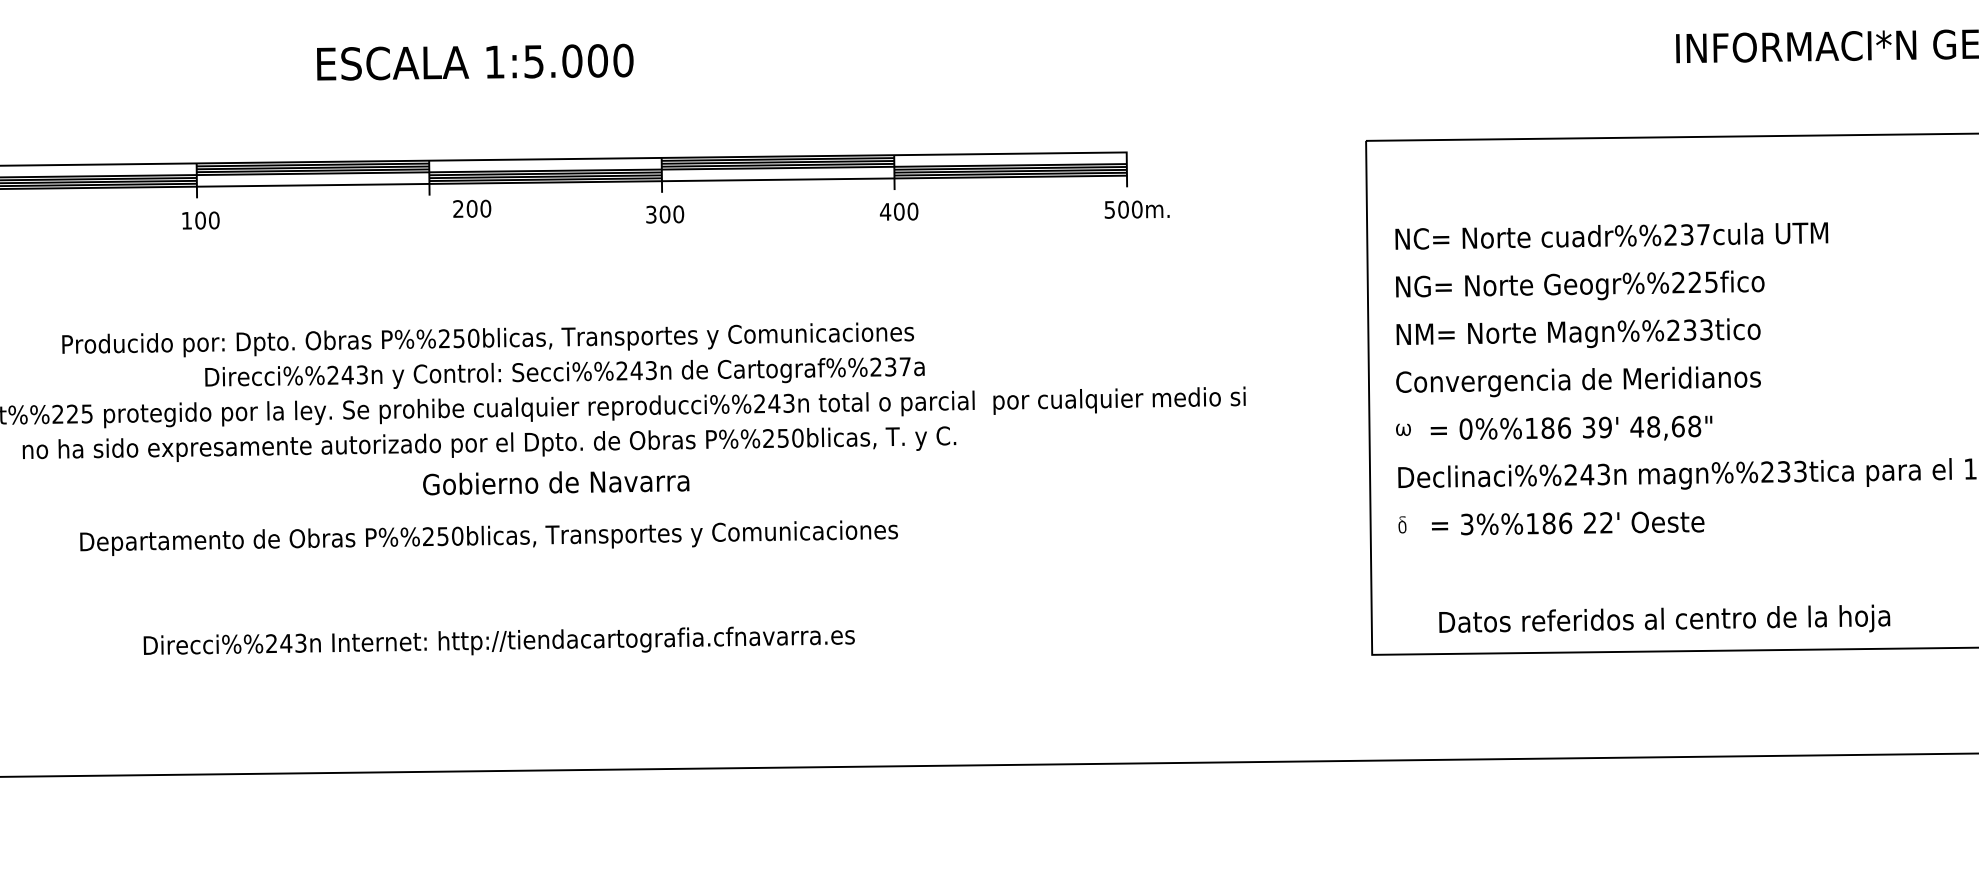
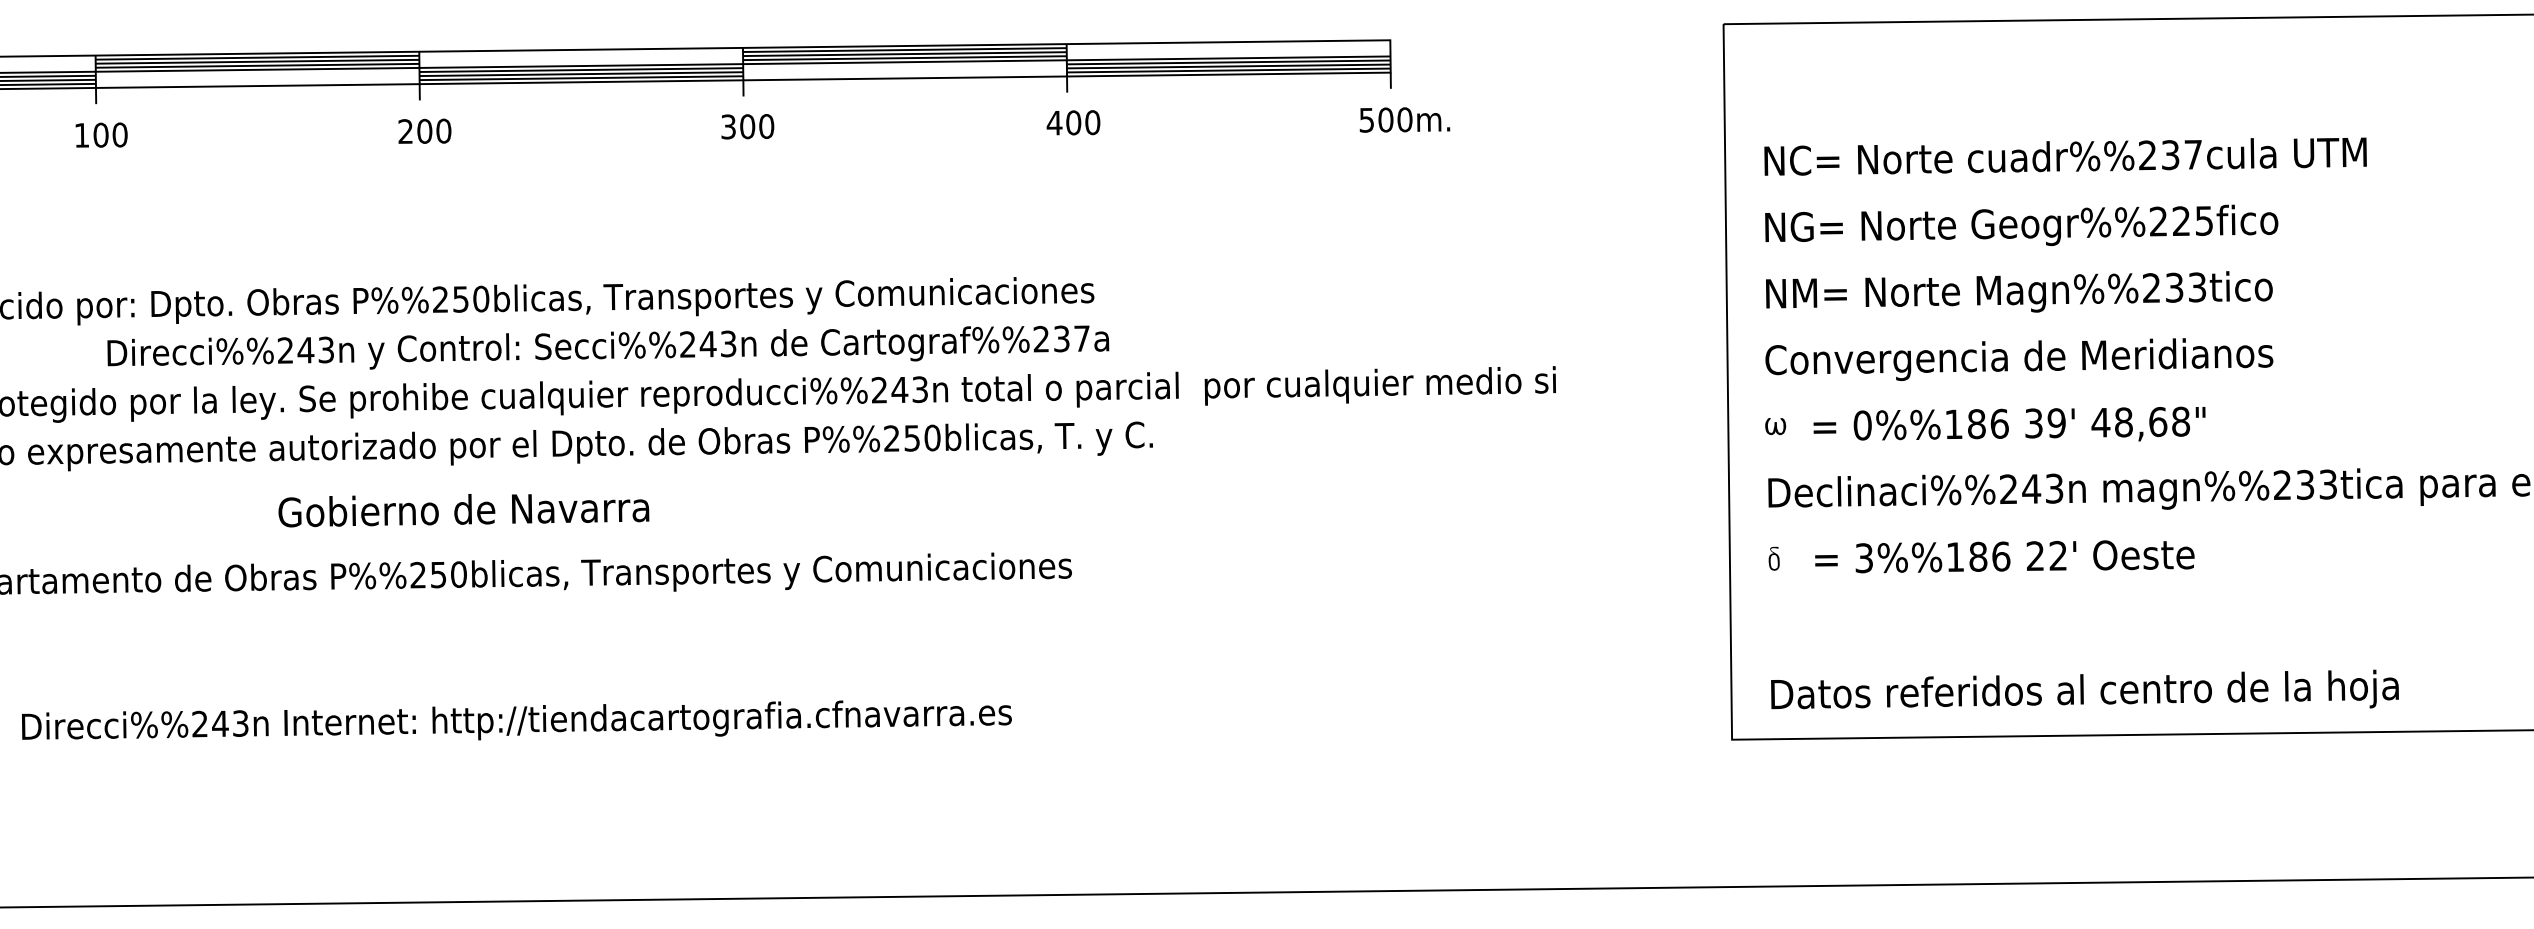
text: (472, 208) -> (425, 130), moved
text: (556, 483) -> (464, 510), moved
text: (1664, 618) -> (2084, 689), moved

